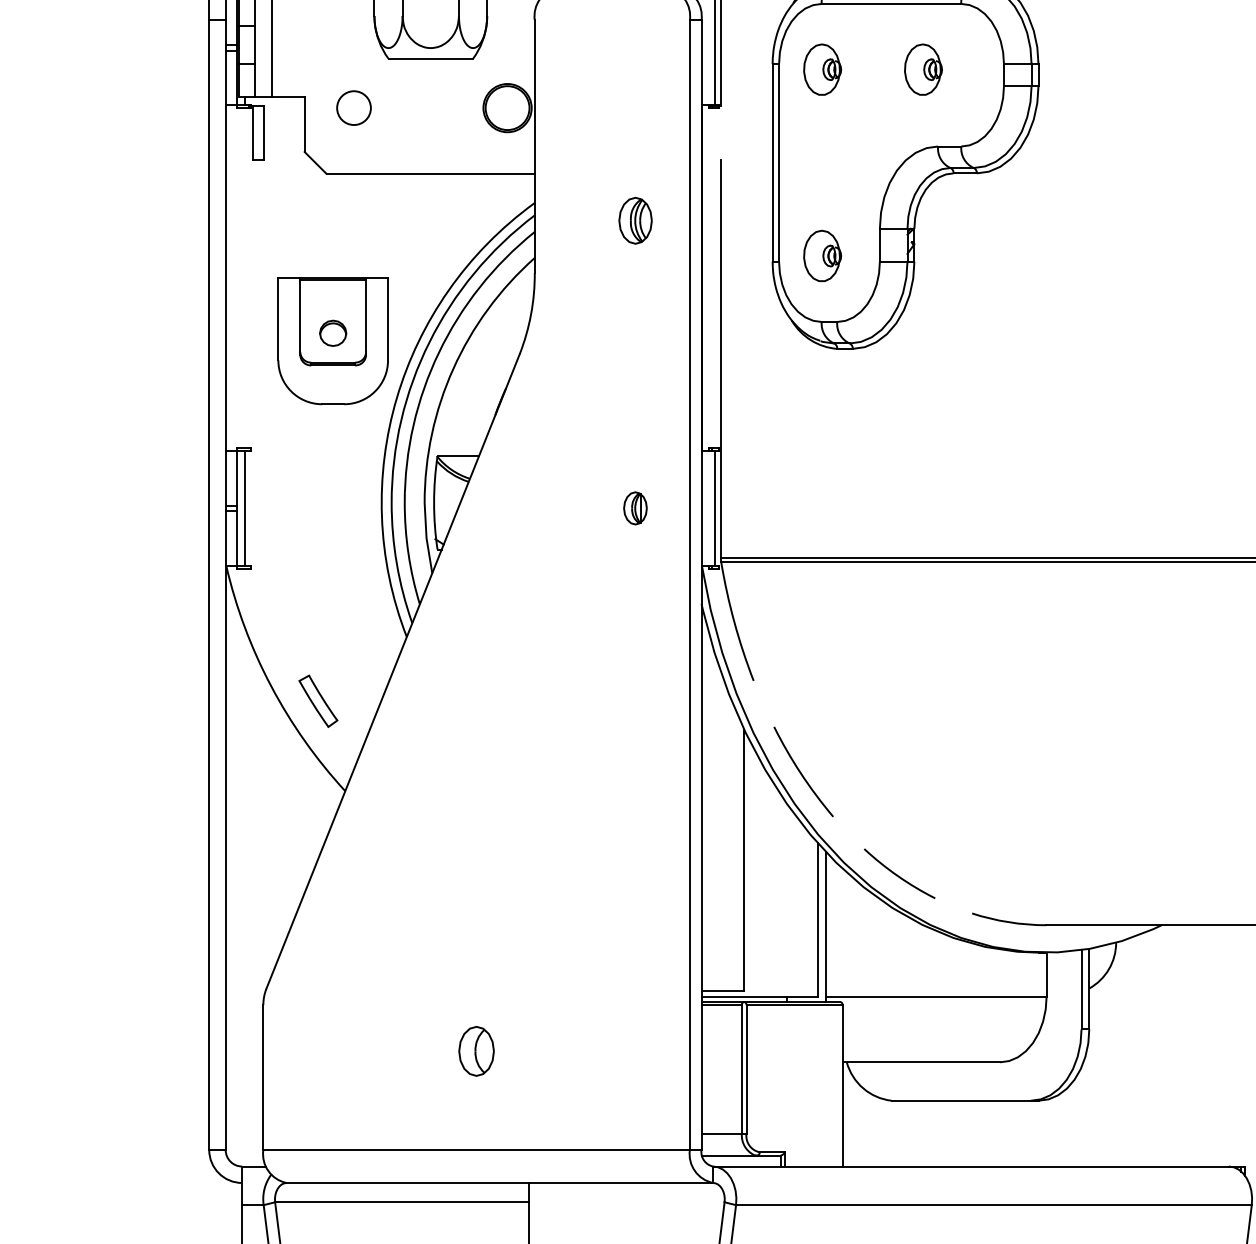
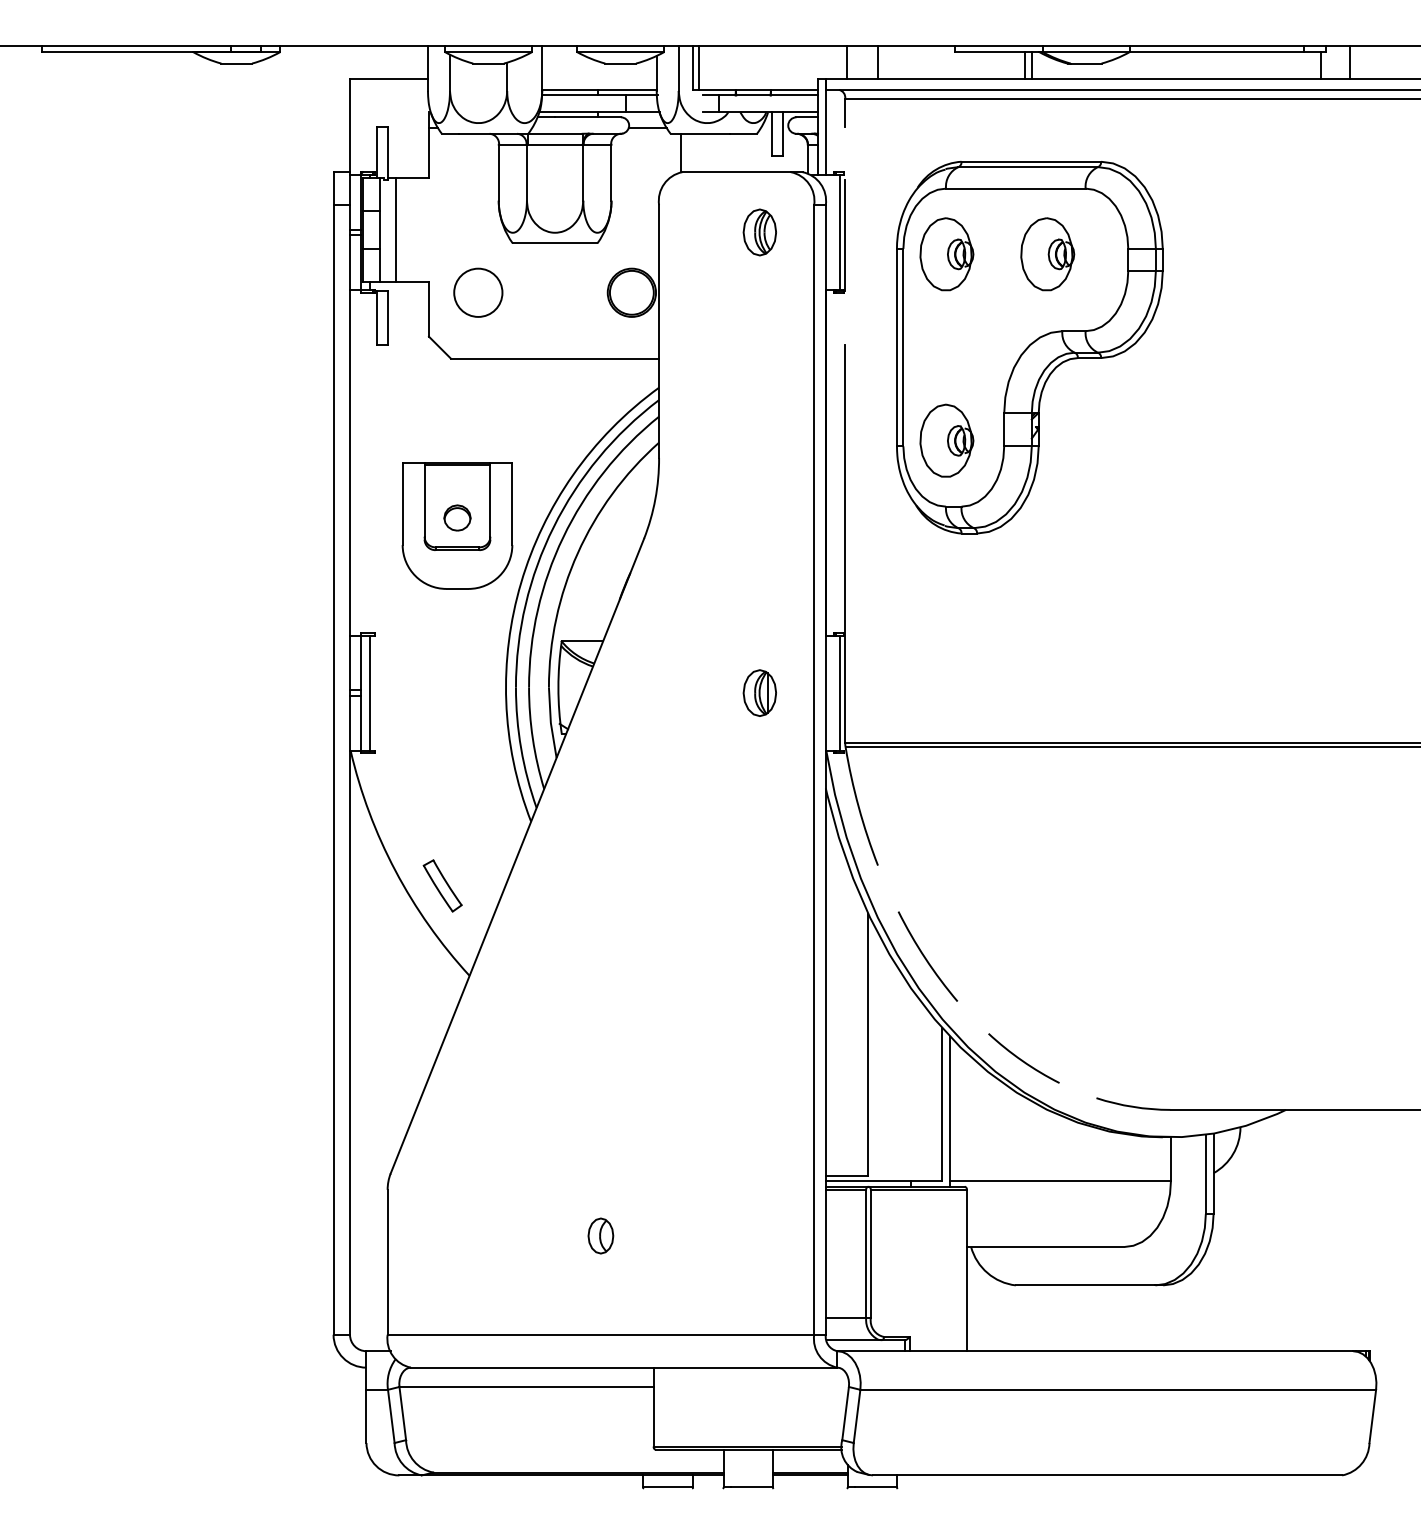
part: (822, 69) -> (946, 254), size x1.43
part: (923, 69) -> (1047, 254), size x1.43
circle: (354, 107) -> (478, 292), size x1.43
part: (635, 220) -> (759, 232), moved
part: (822, 255) -> (946, 440), size x1.43
part: (635, 507) -> (759, 692), size x1.43
part: (476, 1050) -> (600, 1235), size x0.71

